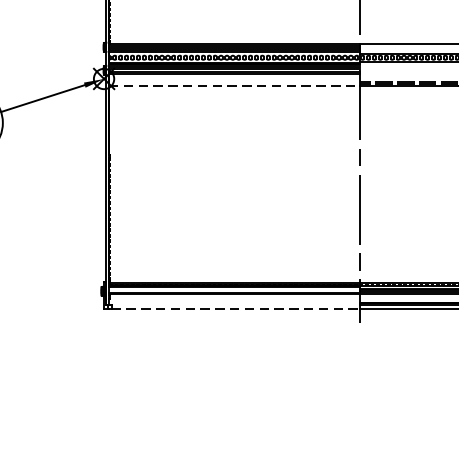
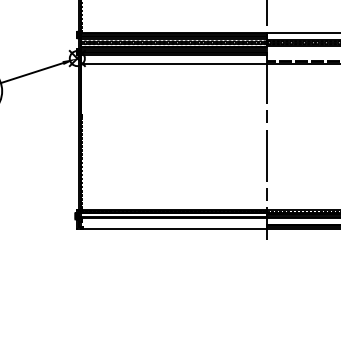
line: (234, 85) -> (174, 63), dashed -> solid
line: (236, 309) -> (175, 229), dashed -> solid

